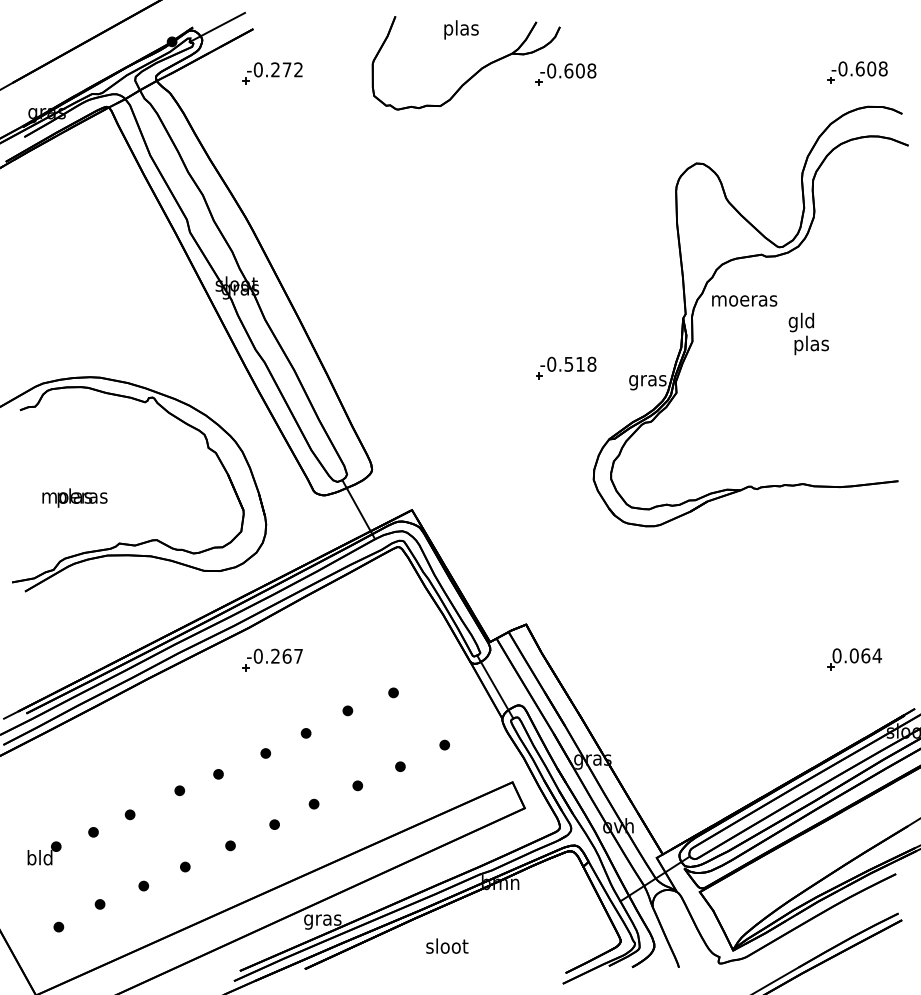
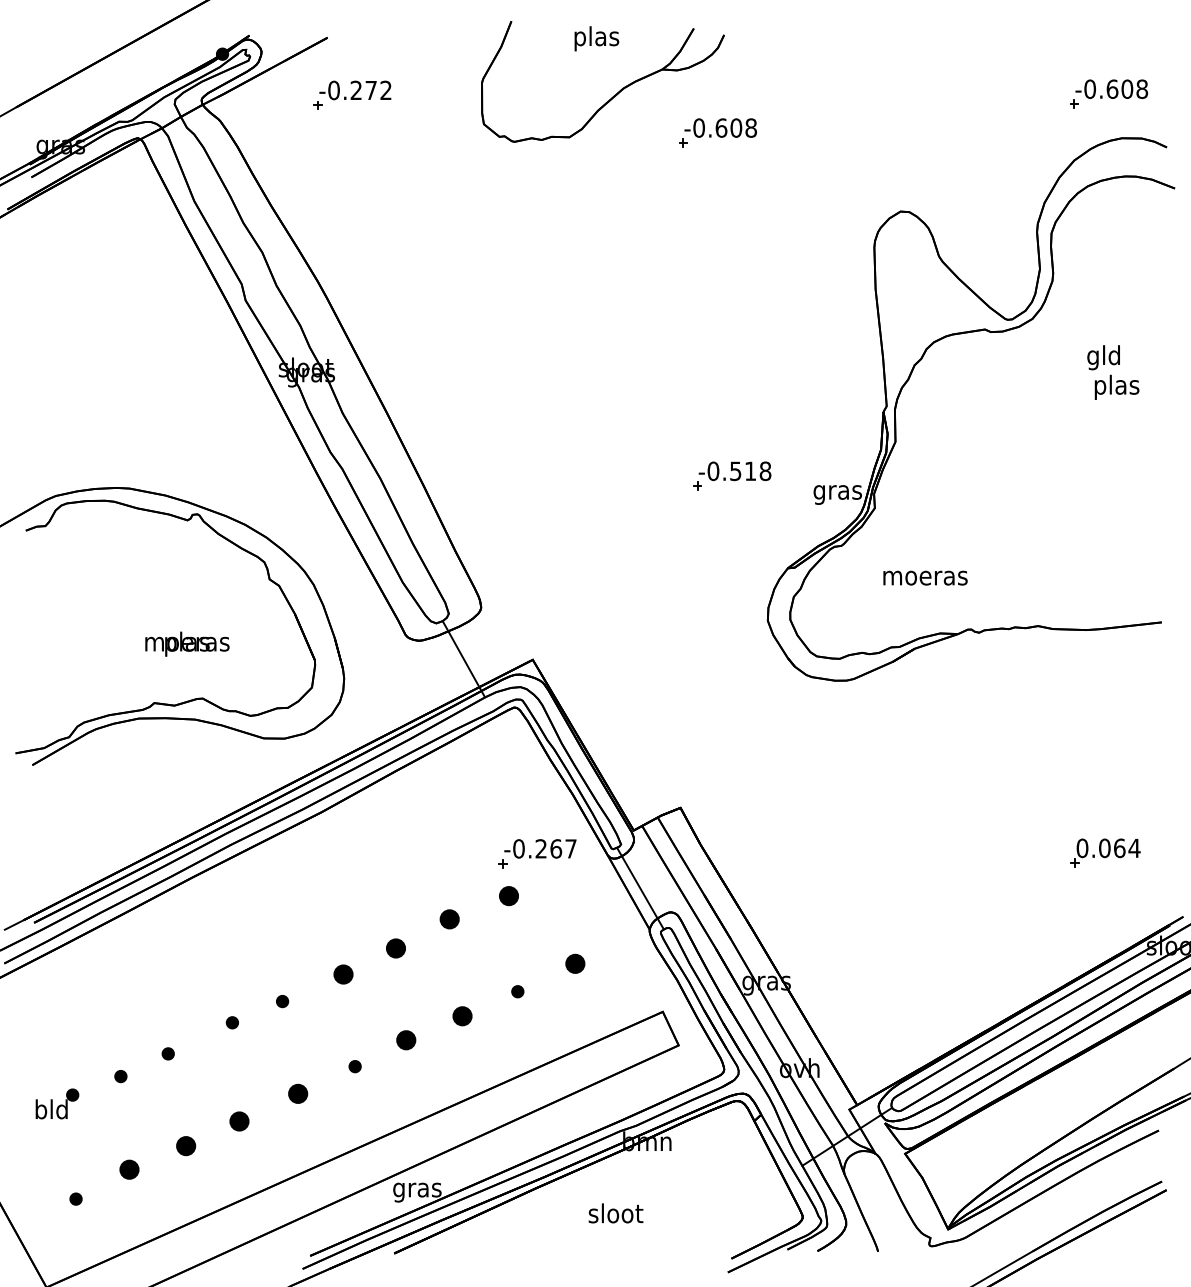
line: (217, 27) -> (281, 35), removed
part: (565, 74) -> (717, 132), moved
text: (744, 300) -> (925, 577), moved
text: (808, 333) -> (1112, 371), moved
text: (74, 497) -> (186, 643), moved
part: (272, 659) -> (537, 853), moved
part: (393, 692) -> (508, 895), size x1.6
part: (347, 710) -> (449, 918), size x1.6
part: (305, 733) -> (395, 948), size x1.6
part: (444, 744) -> (574, 962), size x1.6
part: (265, 753) -> (343, 974), size x1.6
part: (357, 785) -> (462, 1015), size x1.6
part: (313, 803) -> (405, 1039), size x1.6
part: (230, 845) -> (298, 1093), size x1.6
part: (185, 866) -> (239, 1120), size x1.6
part: (143, 885) -> (185, 1145), size x1.6
part: (99, 904) -> (128, 1169), size x1.6
text: (447, 945) -> (616, 1212), moved

